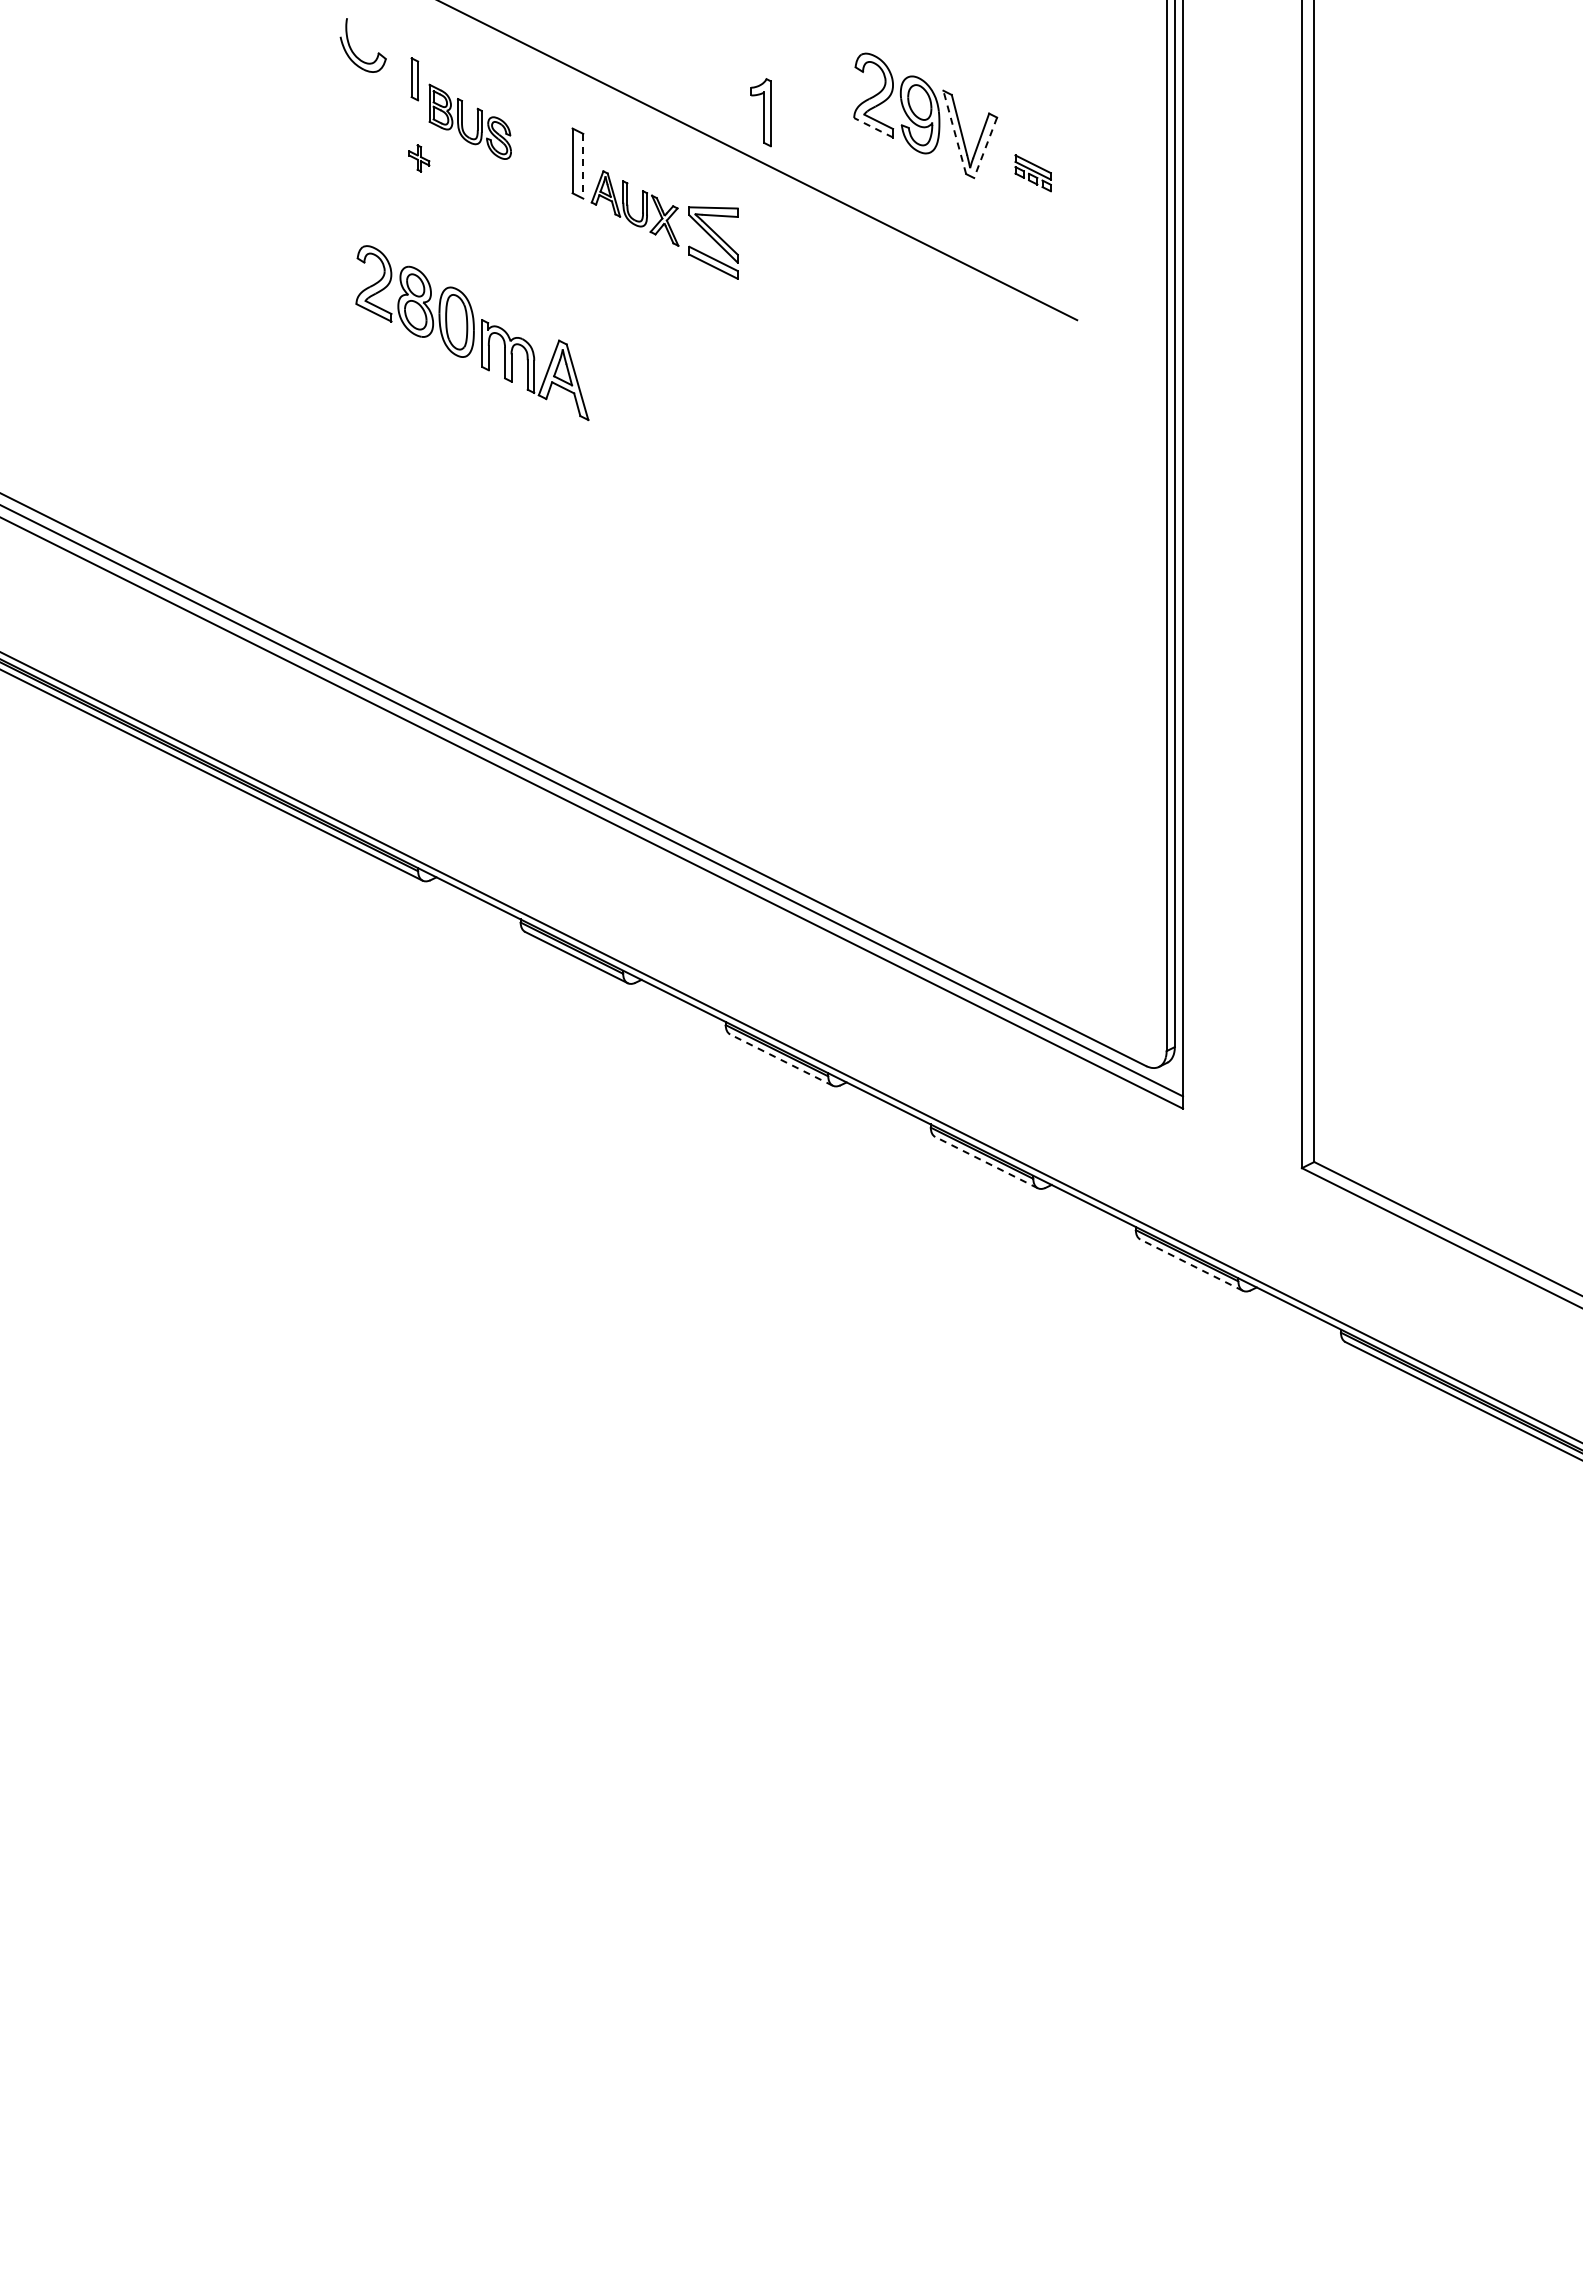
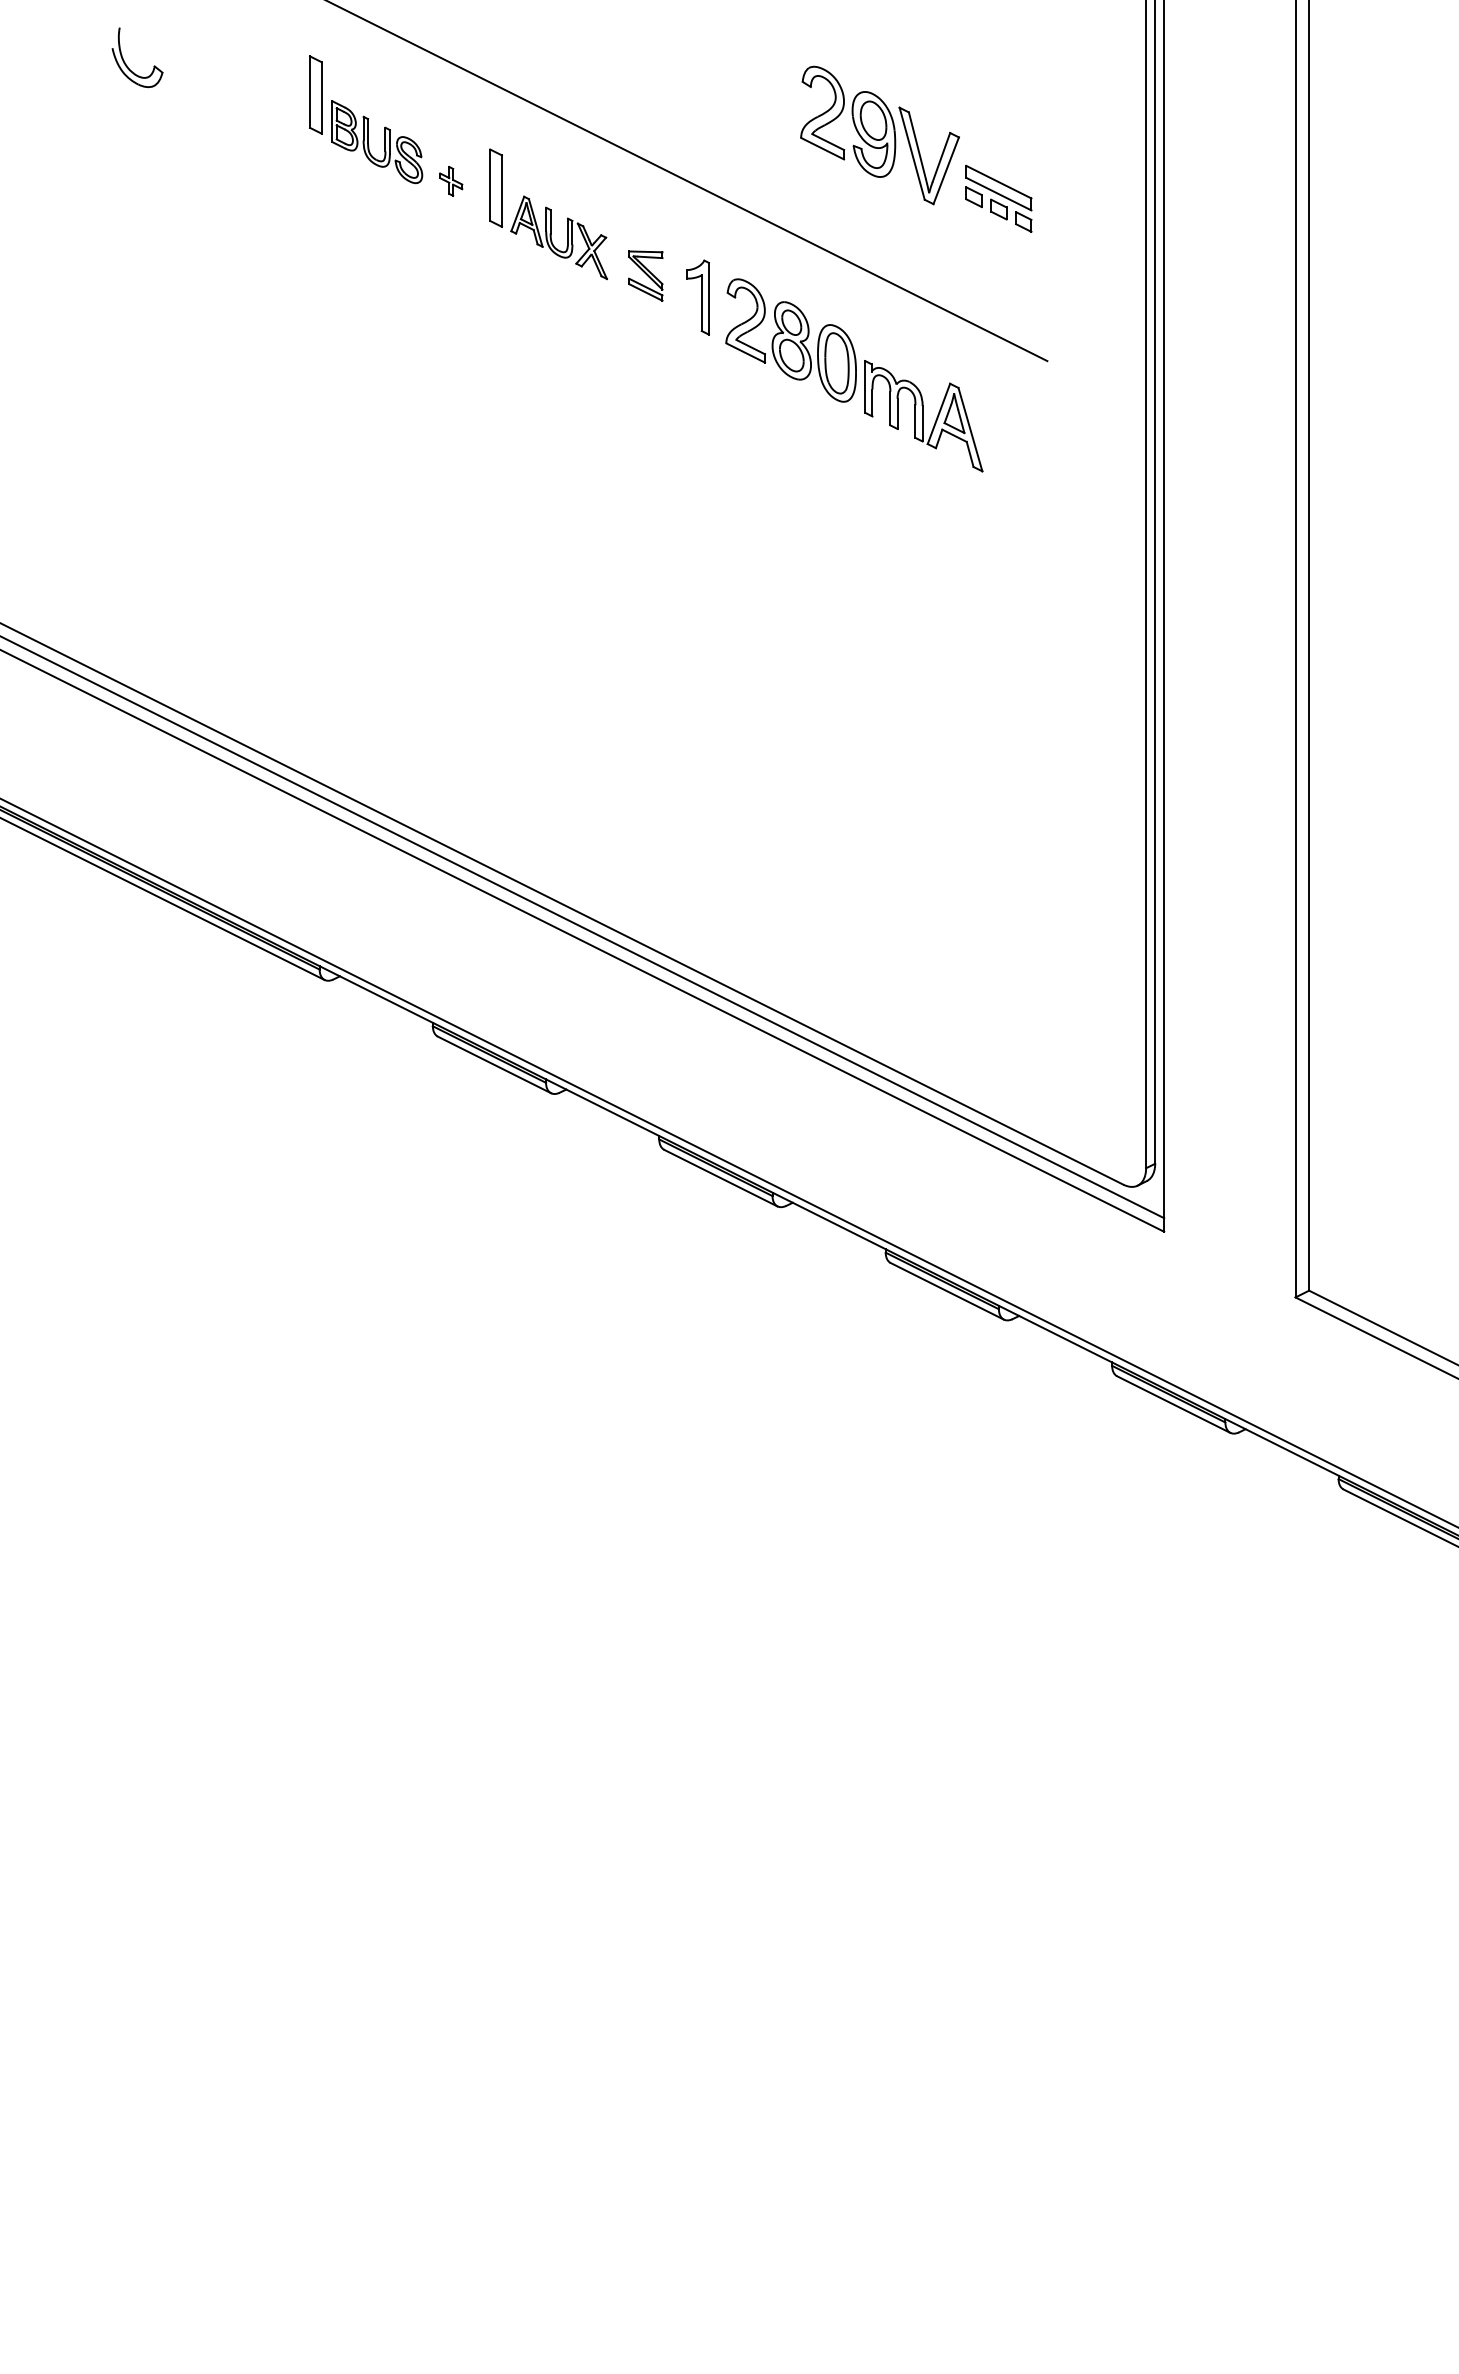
part: (354, 52) -> (127, 65), moved
part: (414, 79) -> (315, 95), size x1.67
part: (760, 112) -> (697, 297), moved
line: (873, 127) -> (822, 148), dashed -> solid
line: (954, 131) -> (911, 152), dashed -> solid
line: (985, 148) -> (946, 171), dashed -> solid
part: (419, 158) -> (451, 181), moved
line: (583, 166) -> (502, 191), dashed -> solid
part: (1032, 173) -> (998, 199), size x1.67
part: (713, 243) -> (645, 276), size x0.62
part: (472, 333) -> (854, 375), moved
line: (781, 1059) -> (720, 1177), dashed -> solid
line: (986, 1162) -> (947, 1291), dashed -> solid
line: (1191, 1264) -> (1173, 1403), dashed -> solid

